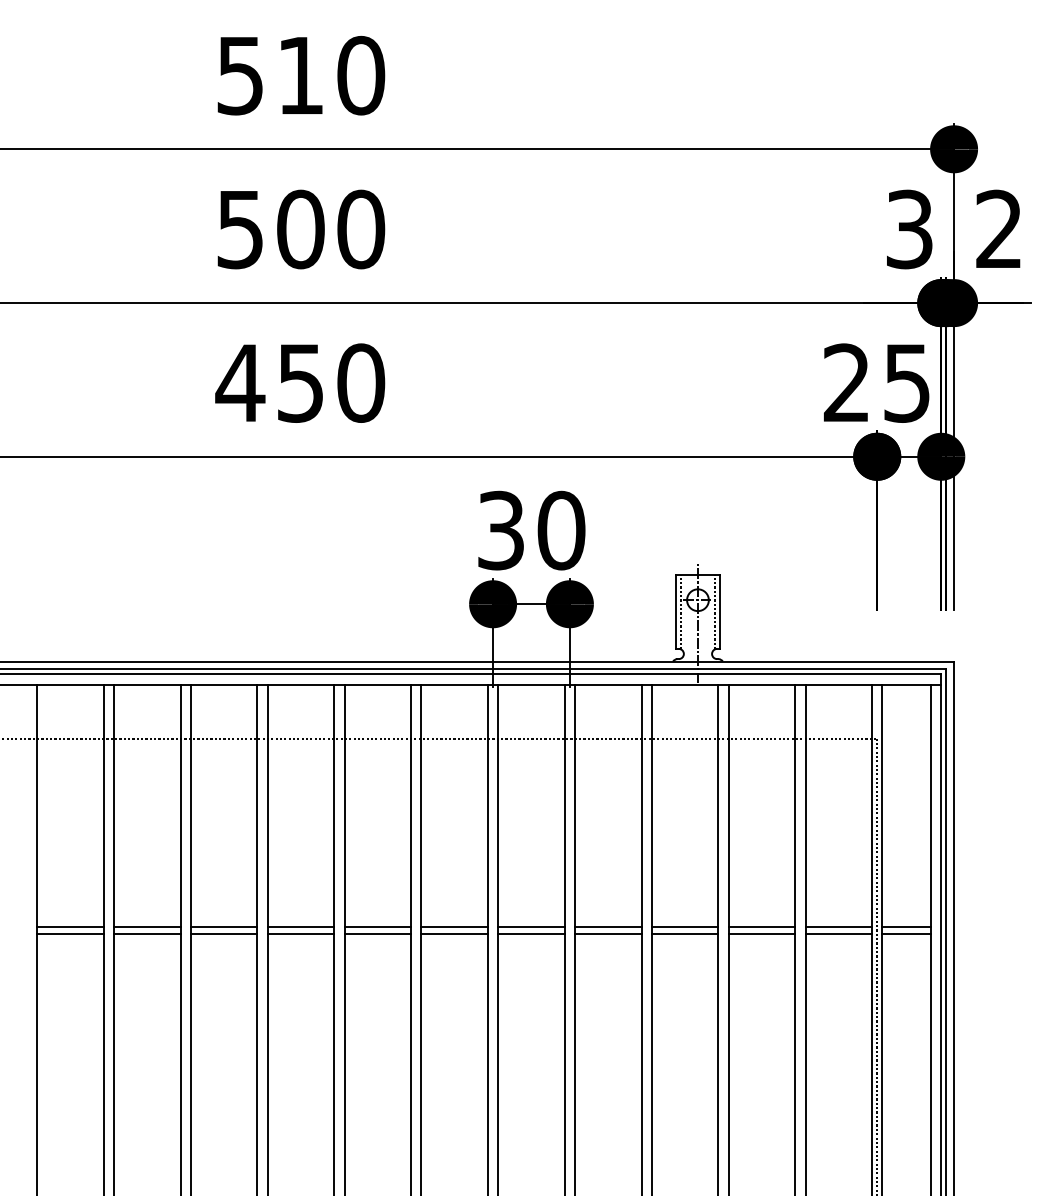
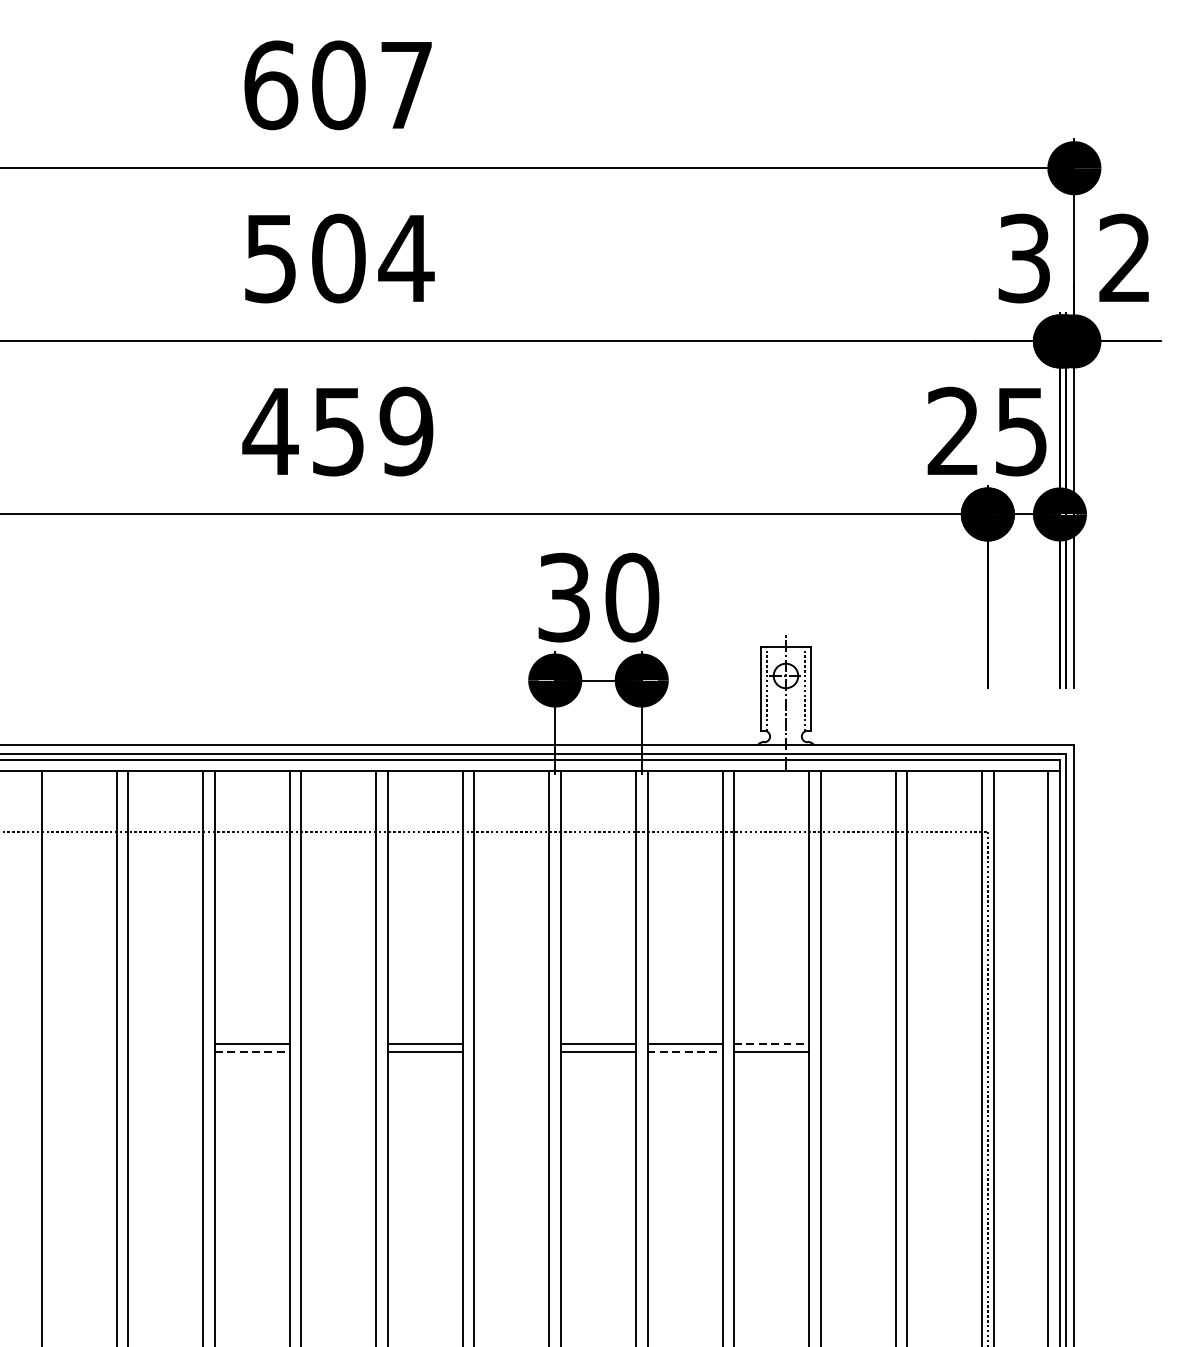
text: (301, 75) -> (339, 85), 510 -> 607
text: (360, 229) -> (405, 258), 500 -> 504
text: (361, 382) -> (407, 430), 450 -> 459
line: (70, 926) -> (79, 1043), removed
line: (147, 926) -> (166, 1043), removed
line: (300, 926) -> (338, 1043), removed
line: (454, 926) -> (511, 1043), removed
line: (685, 926) -> (771, 1043), solid -> dashed
line: (761, 926) -> (857, 1043), removed
line: (838, 926) -> (944, 1043), removed
line: (906, 926) -> (1020, 1043), removed
line: (70, 934) -> (79, 1052), removed
line: (147, 934) -> (166, 1052), removed
line: (224, 934) -> (252, 1052), solid -> dashed
line: (300, 934) -> (338, 1052), removed
line: (454, 934) -> (511, 1052), removed
line: (608, 934) -> (685, 1052), solid -> dashed
line: (761, 934) -> (857, 1052), removed
line: (838, 934) -> (944, 1052), removed
line: (906, 934) -> (1020, 1052), removed

